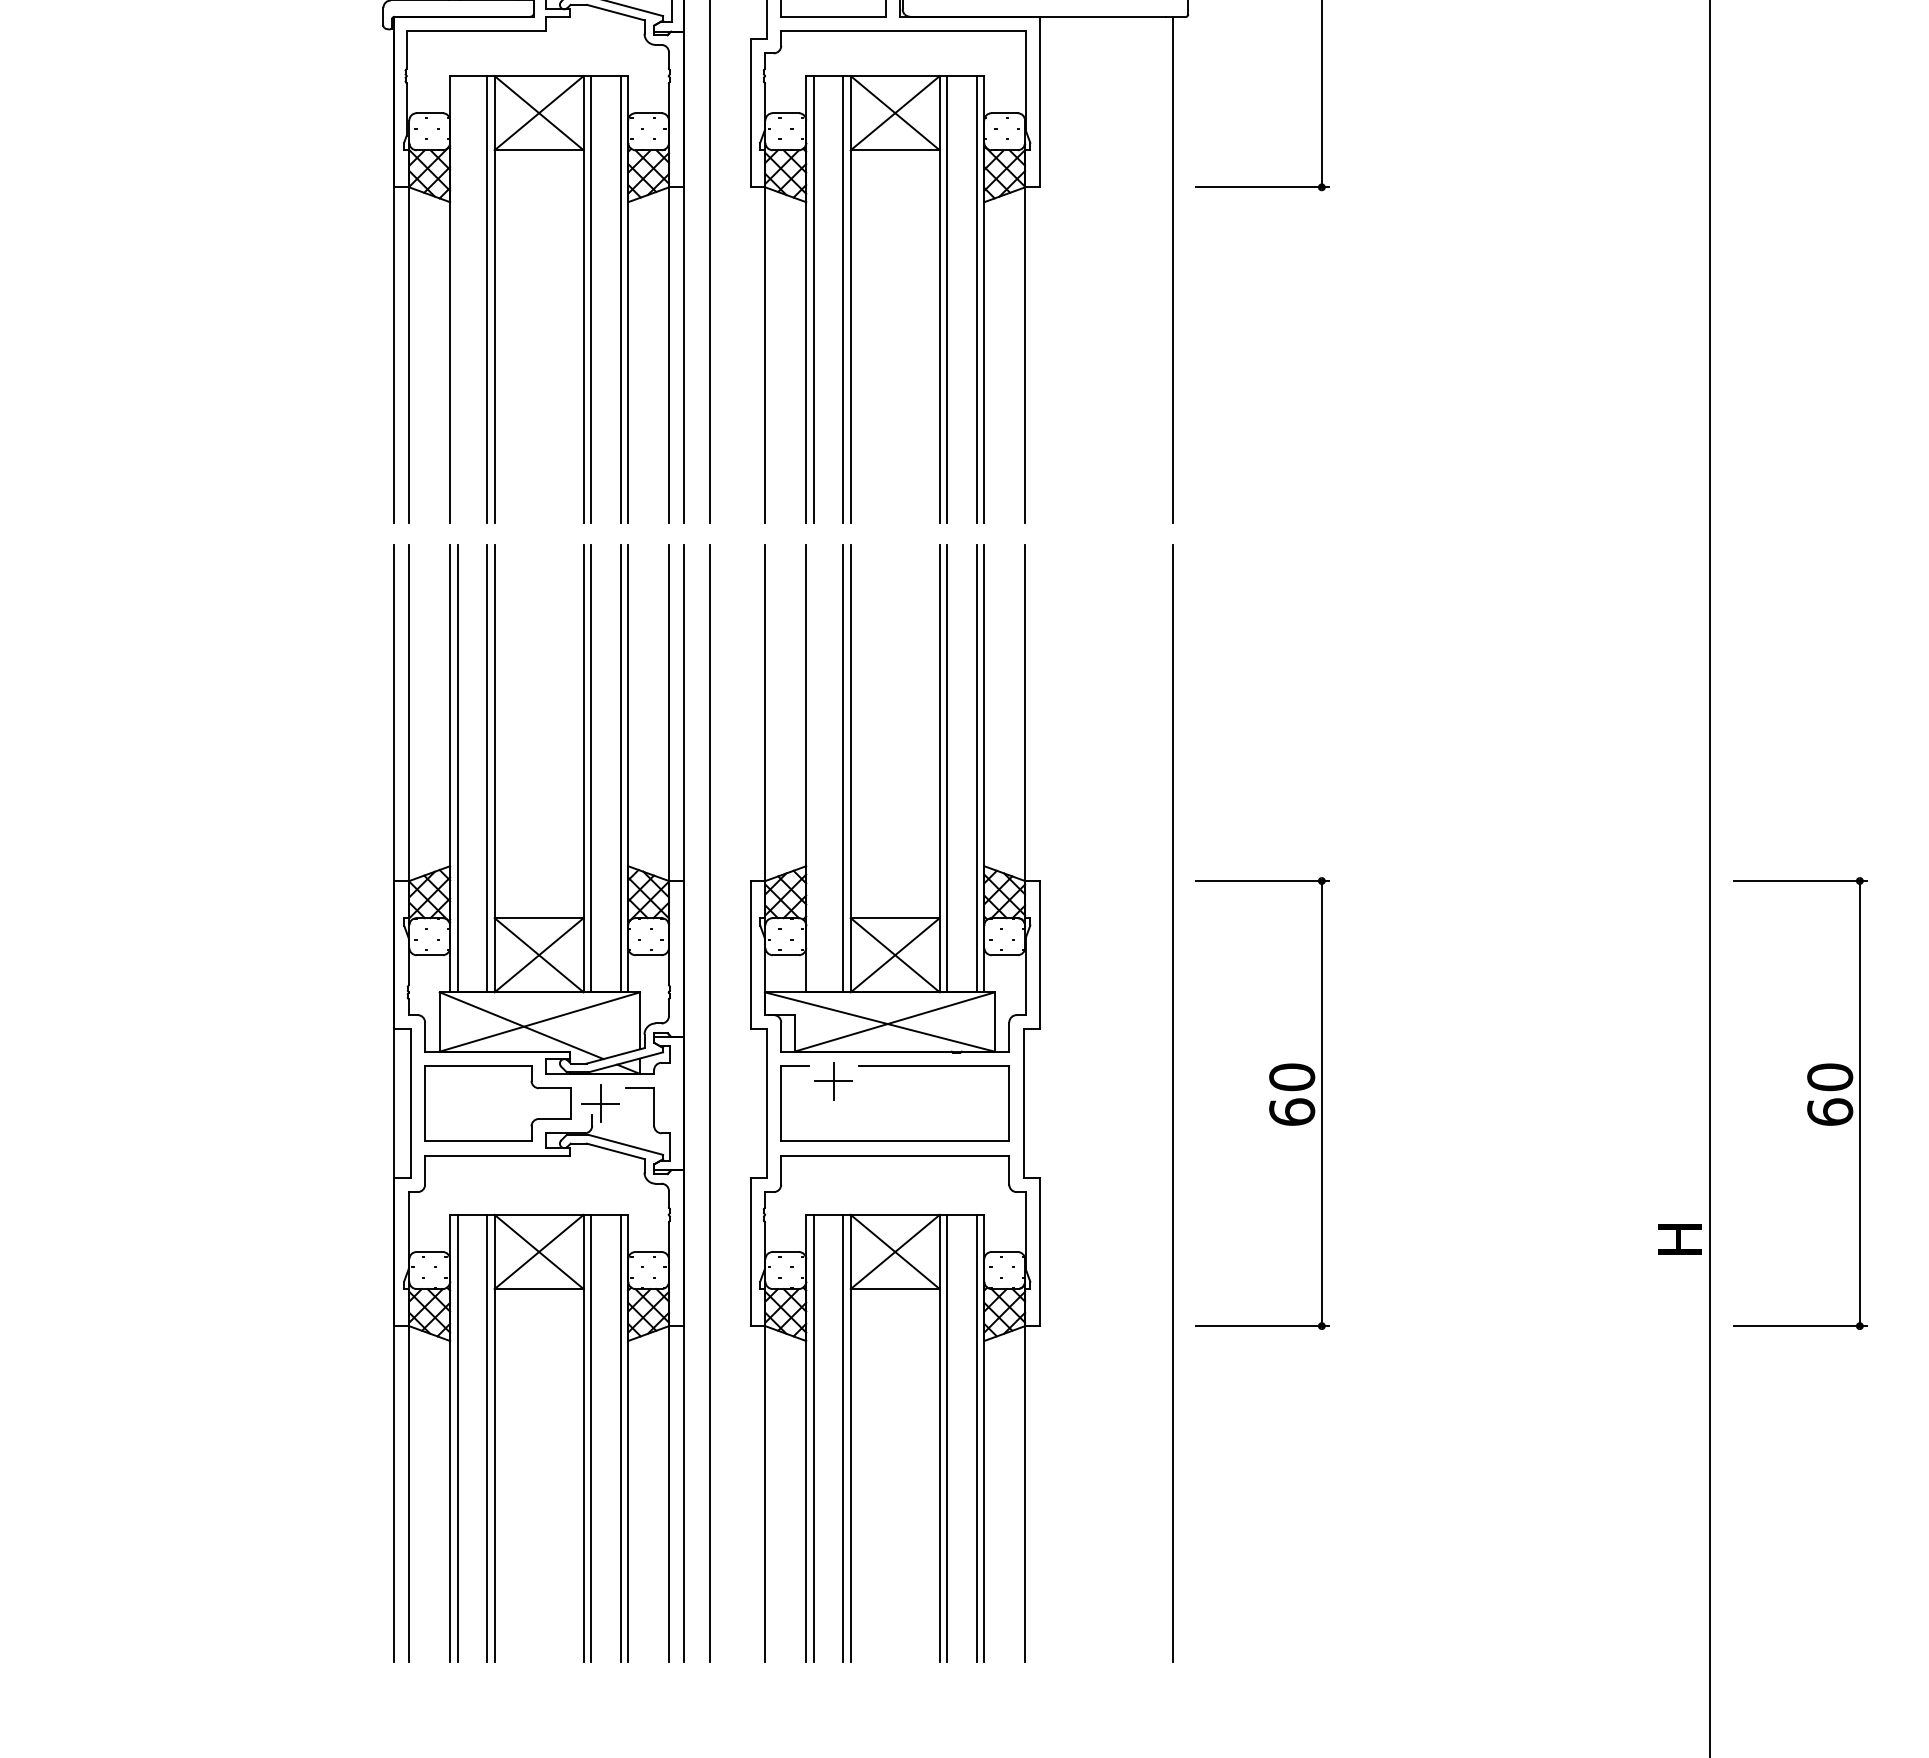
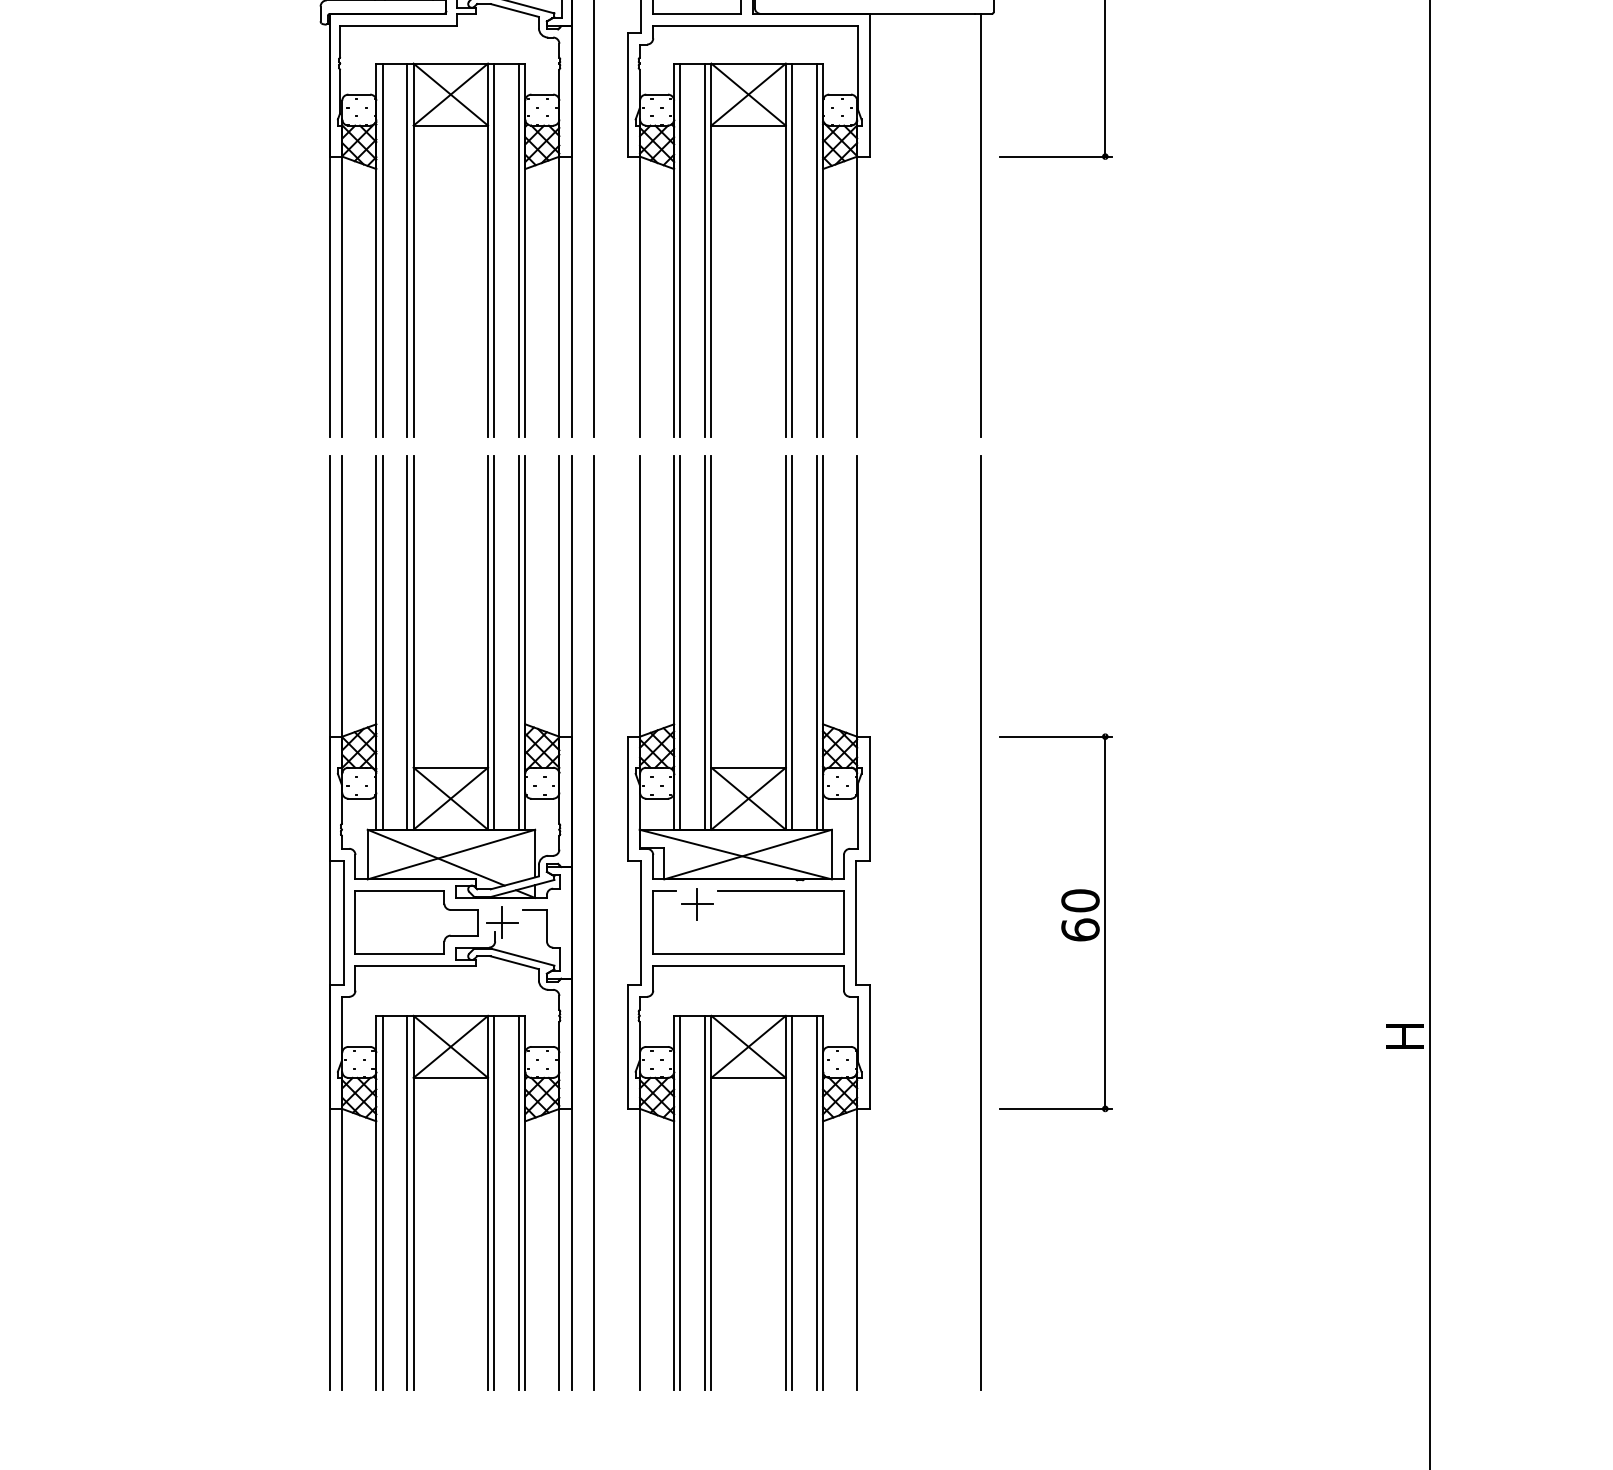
line: (457, 299) -> (382, 250), added
line: (813, 768) -> (680, 642), added
part: (1807, 1104) -> (1511, 923), removed

